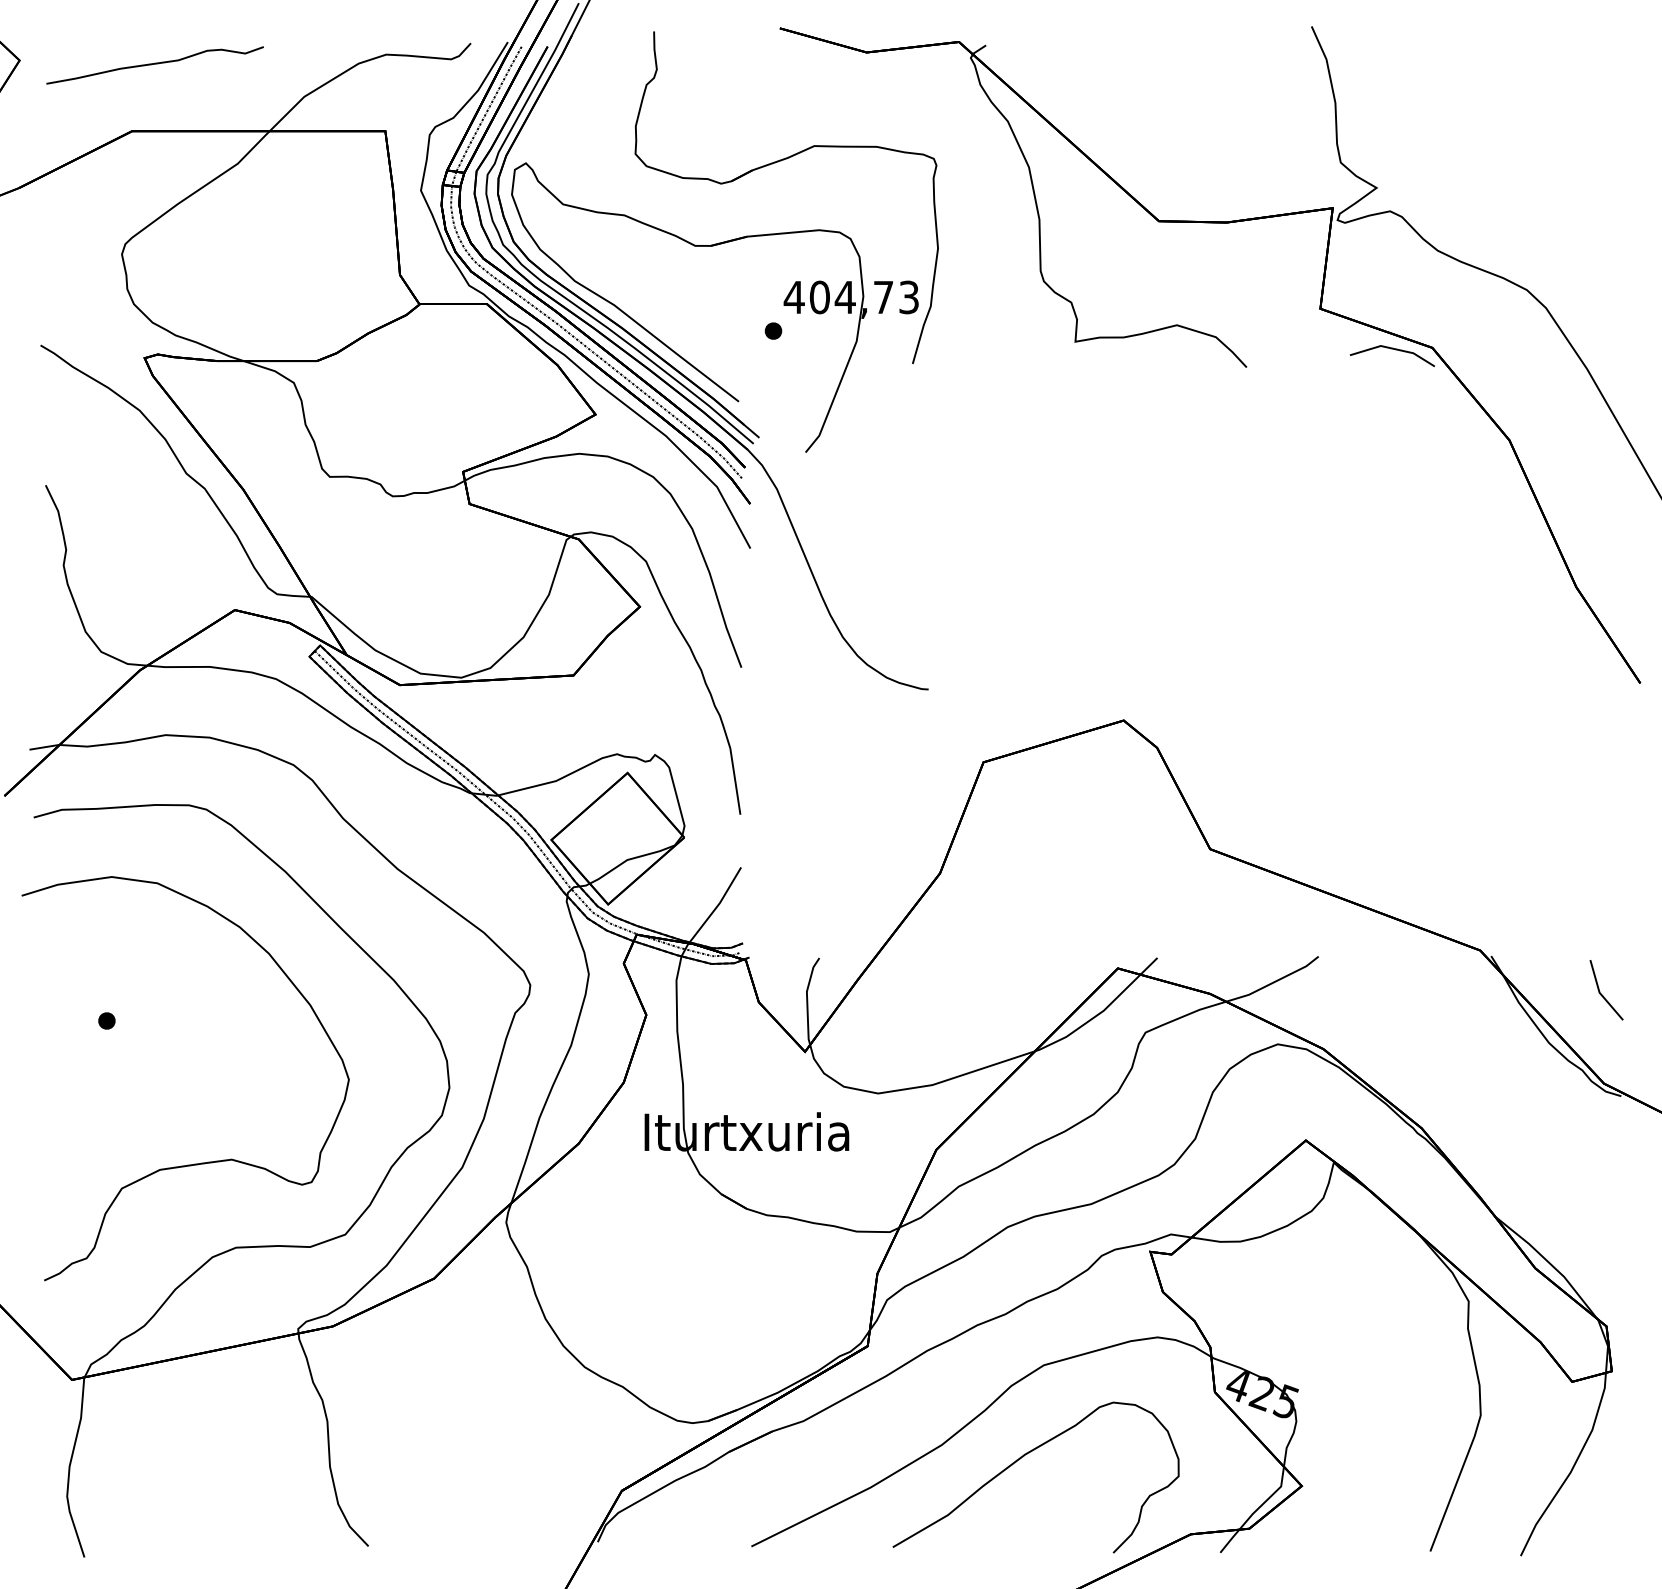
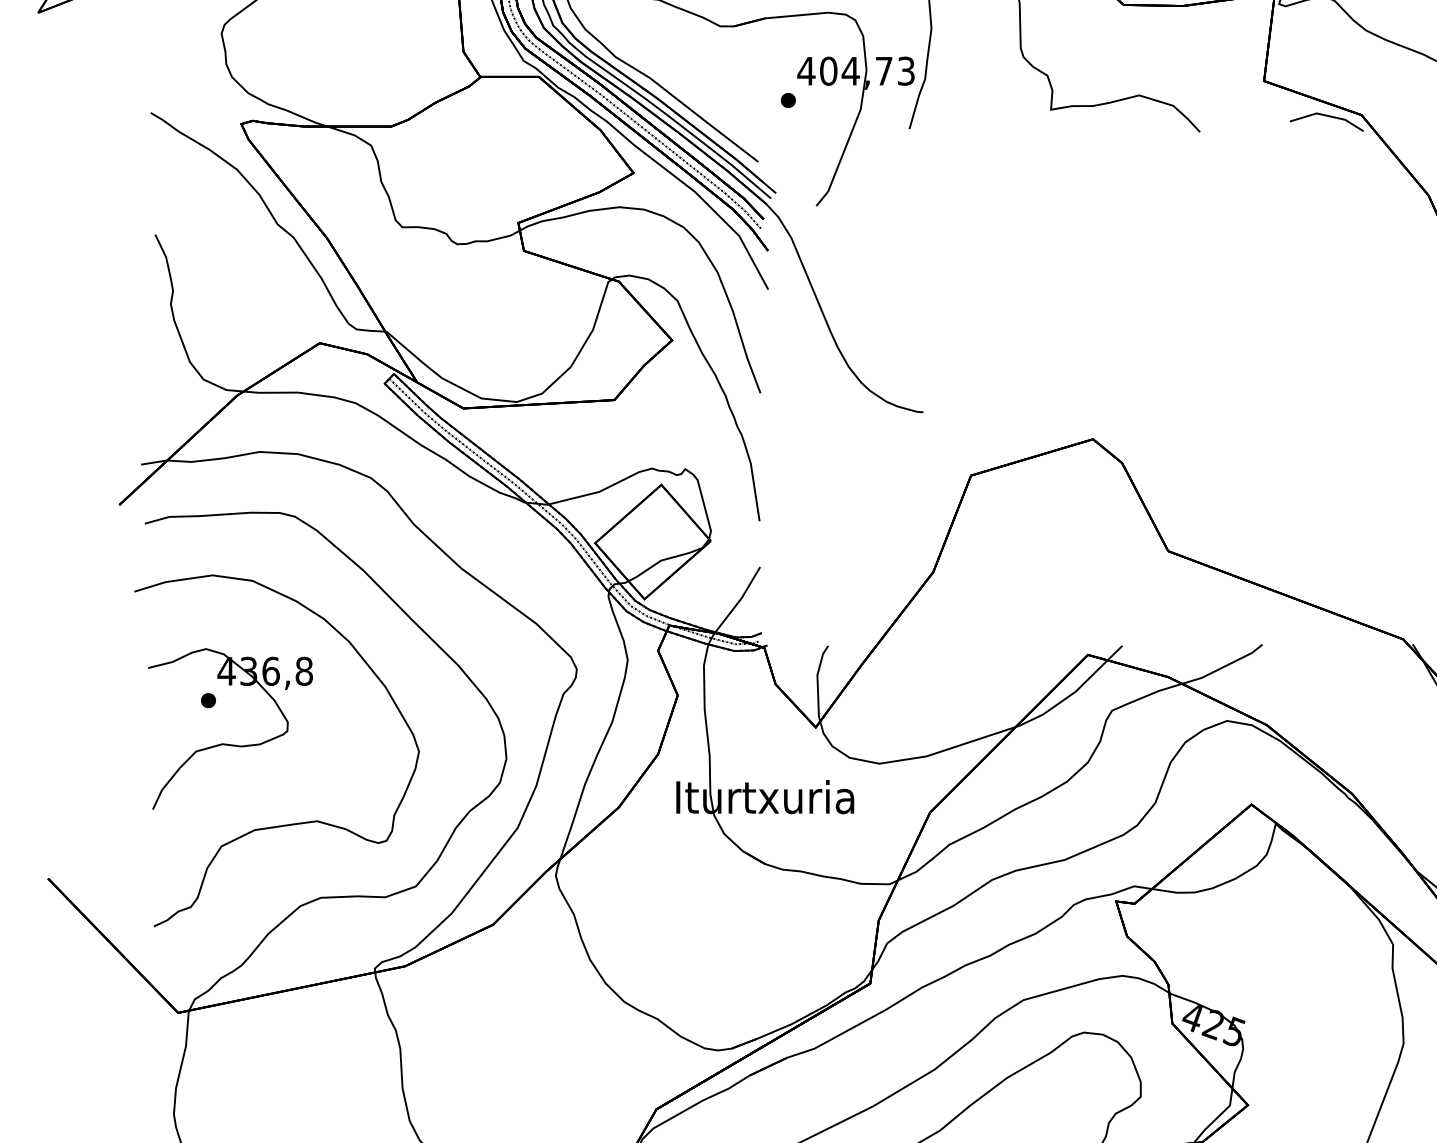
part: (128, 1070) -> (227, 743), added

